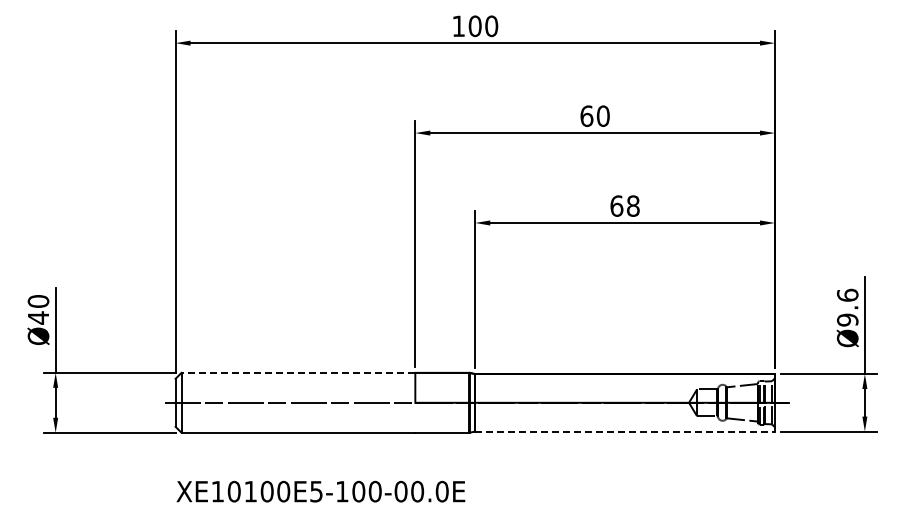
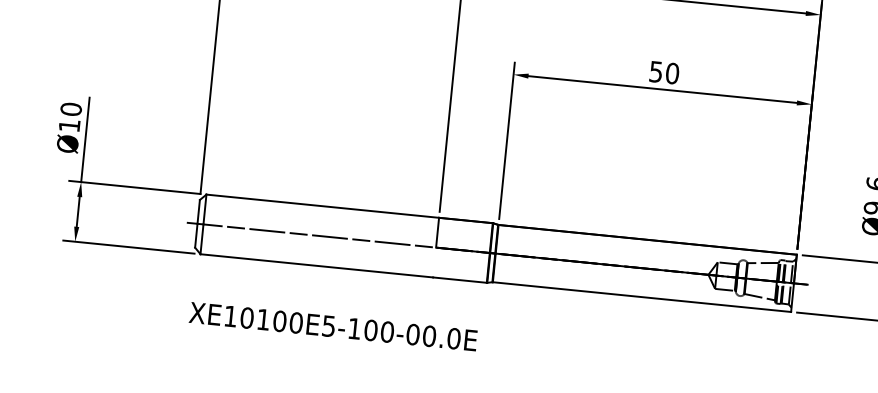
text: (624, 205) -> (663, 72), 68 -> 50
text: (38, 317) -> (69, 125), Ø40 -> Ø10
line: (298, 372) -> (322, 205), dashed -> solid
line: (625, 431) -> (642, 297), dashed -> solid

